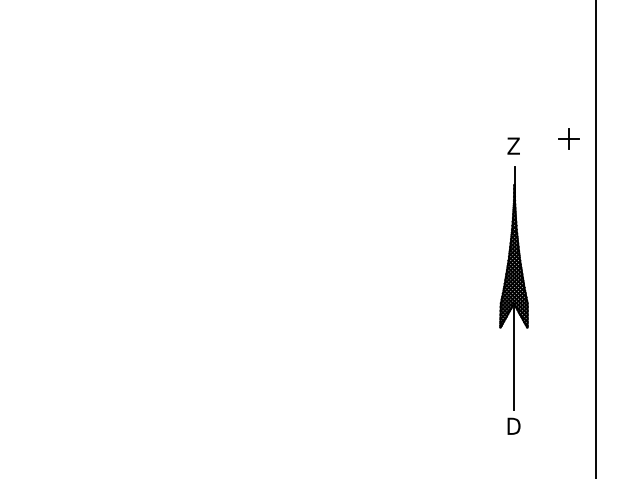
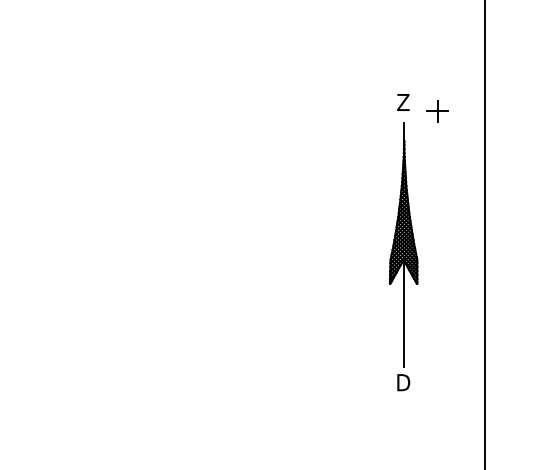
part: (568, 138) -> (437, 110), moved

